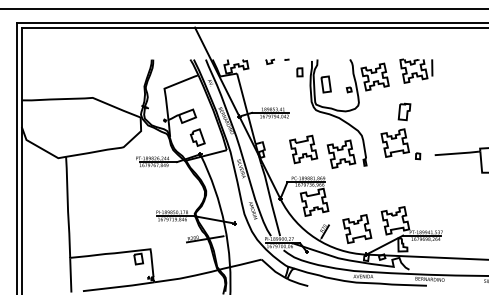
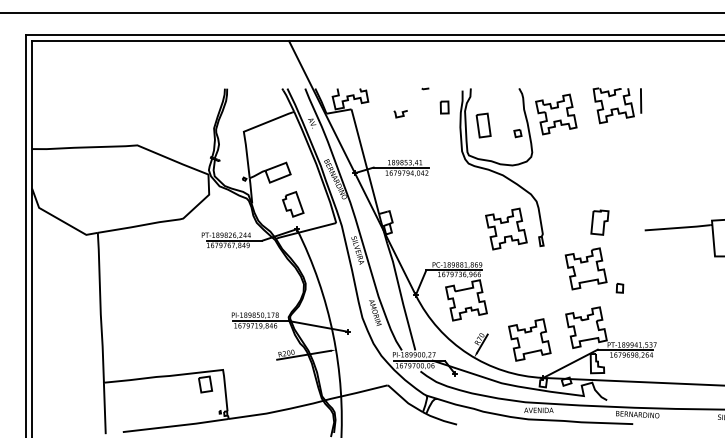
curve: (269, 62) -> (399, 115), moved
part: (400, 131) -> (593, 251), moved
part: (303, 149) -> (450, 221), removed

